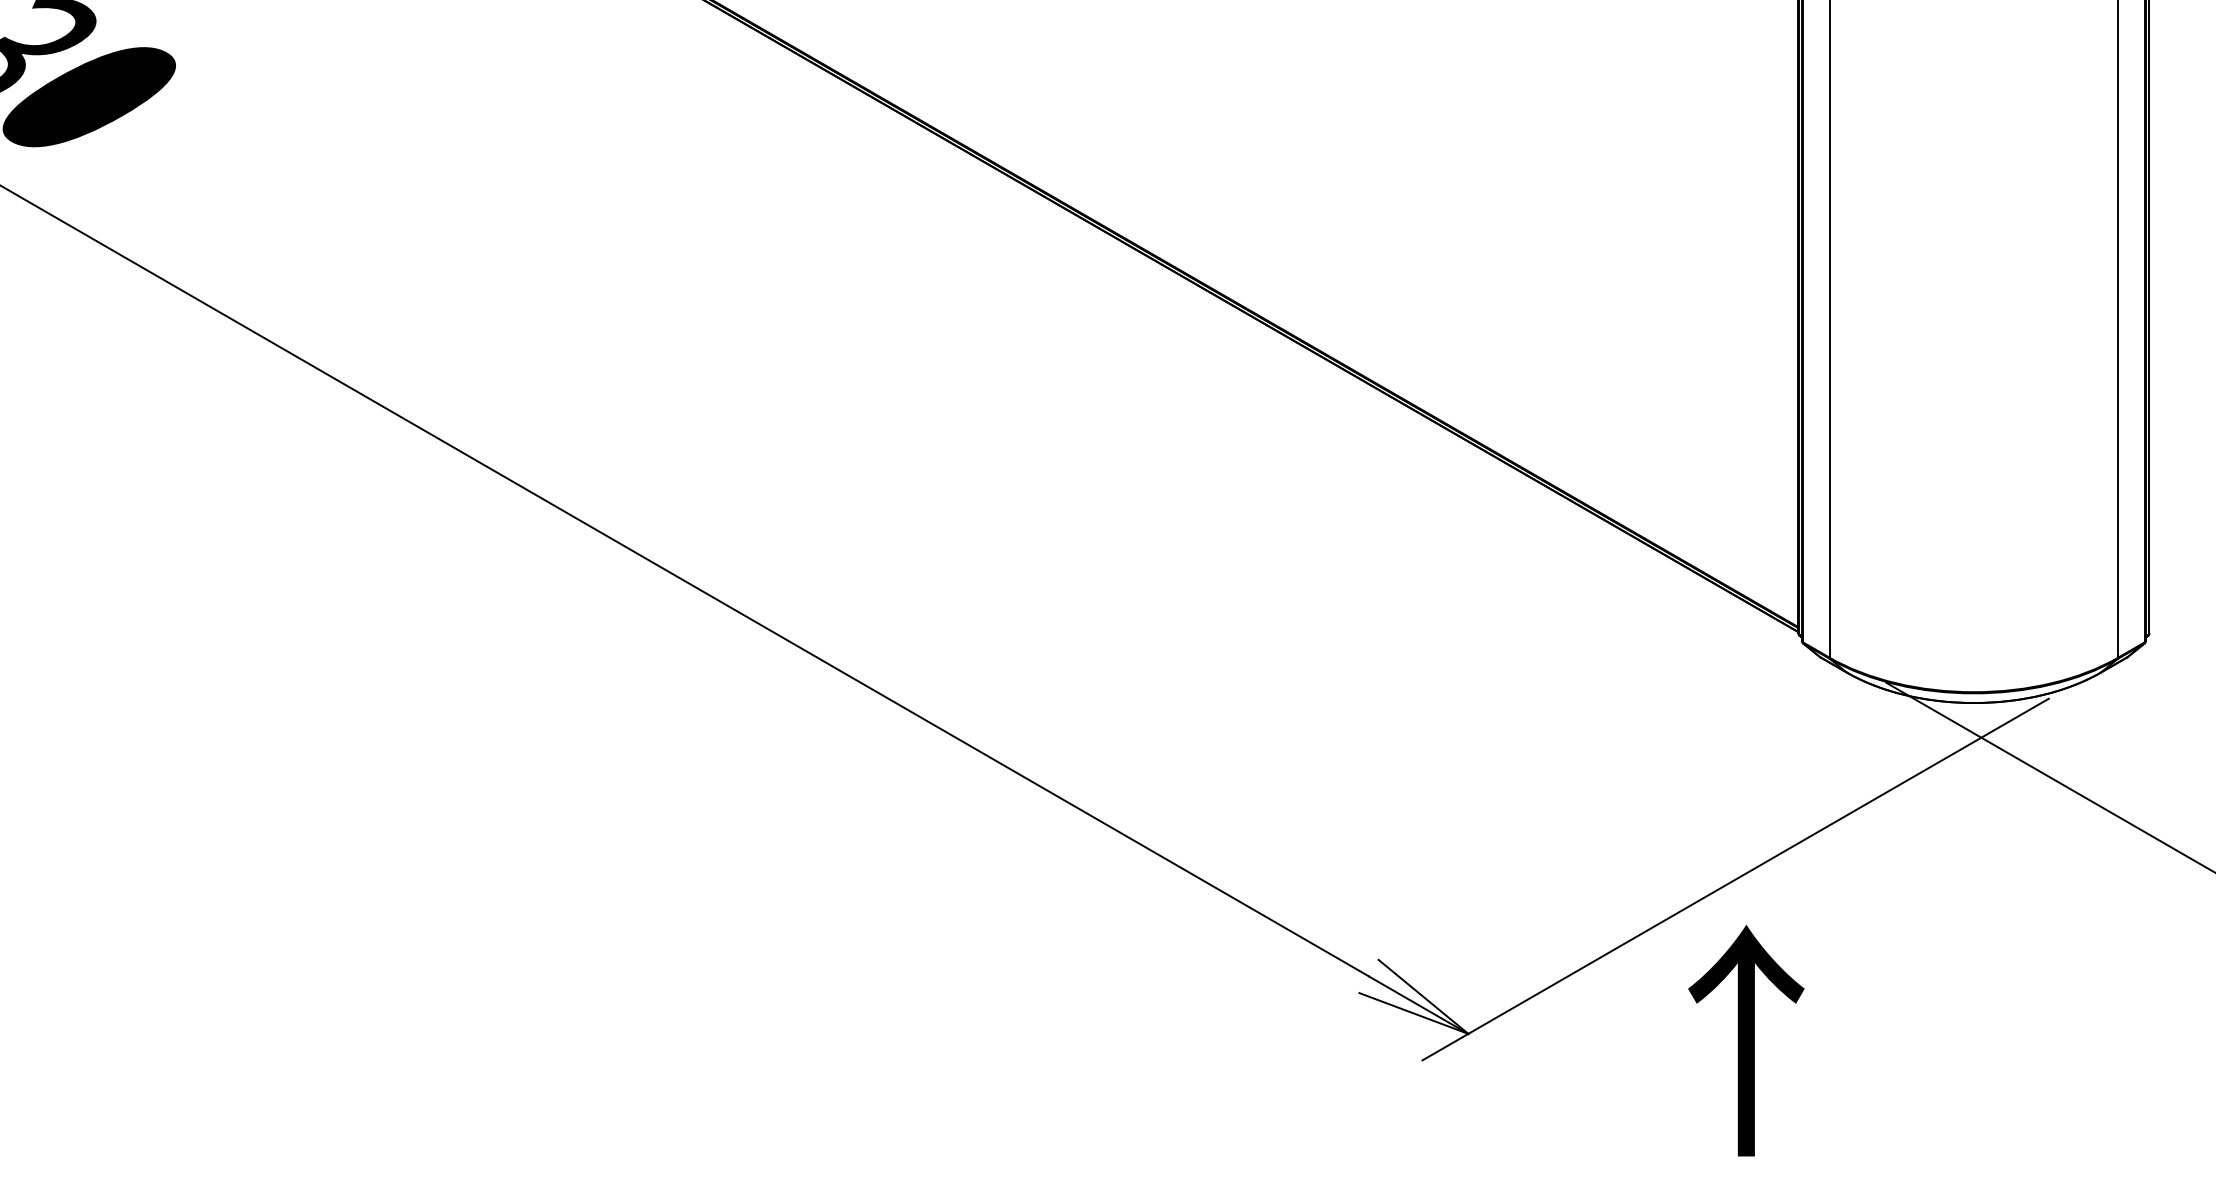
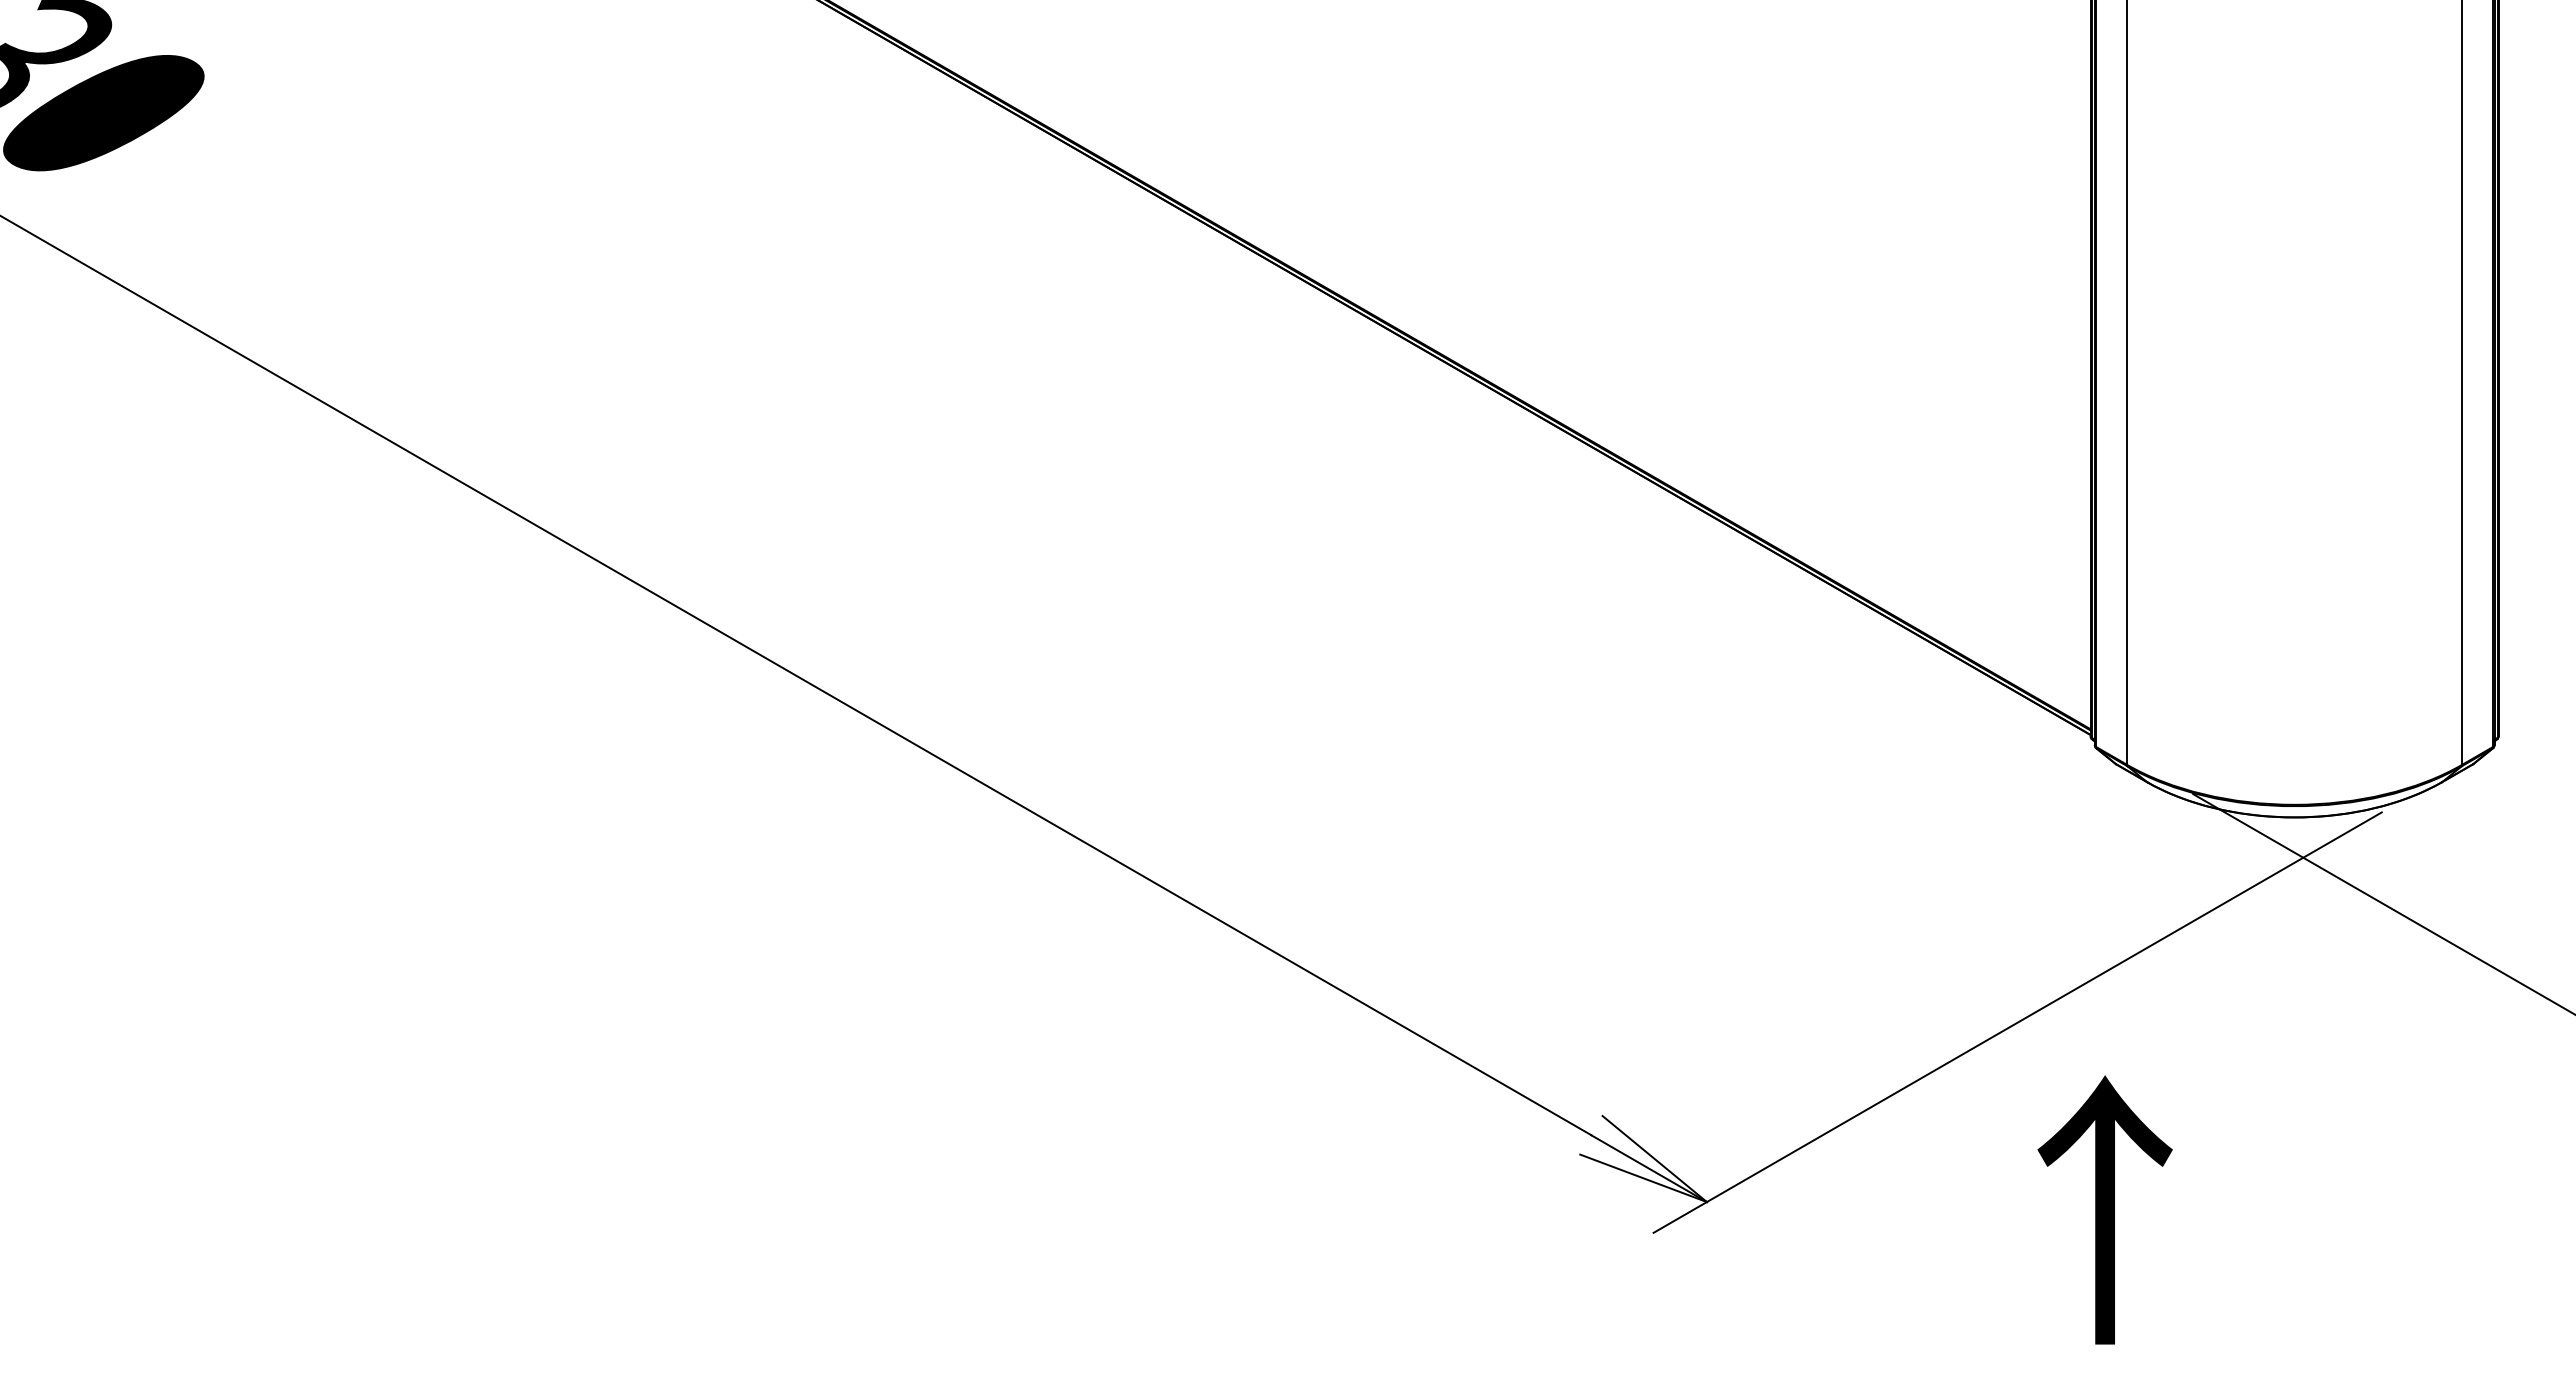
text: (1745, 1040) -> (2104, 1209), moved

